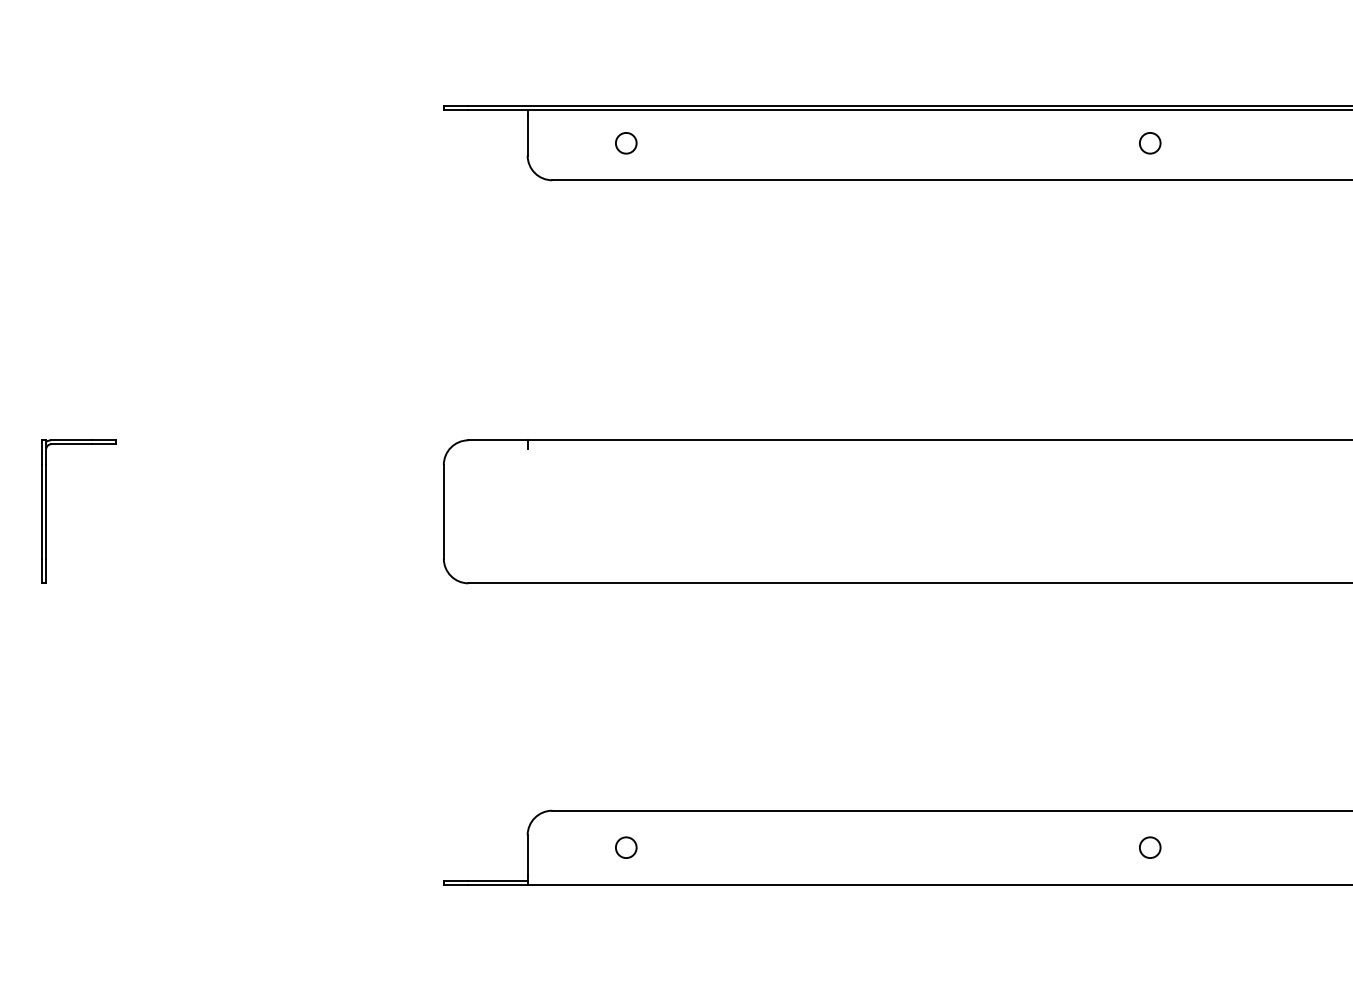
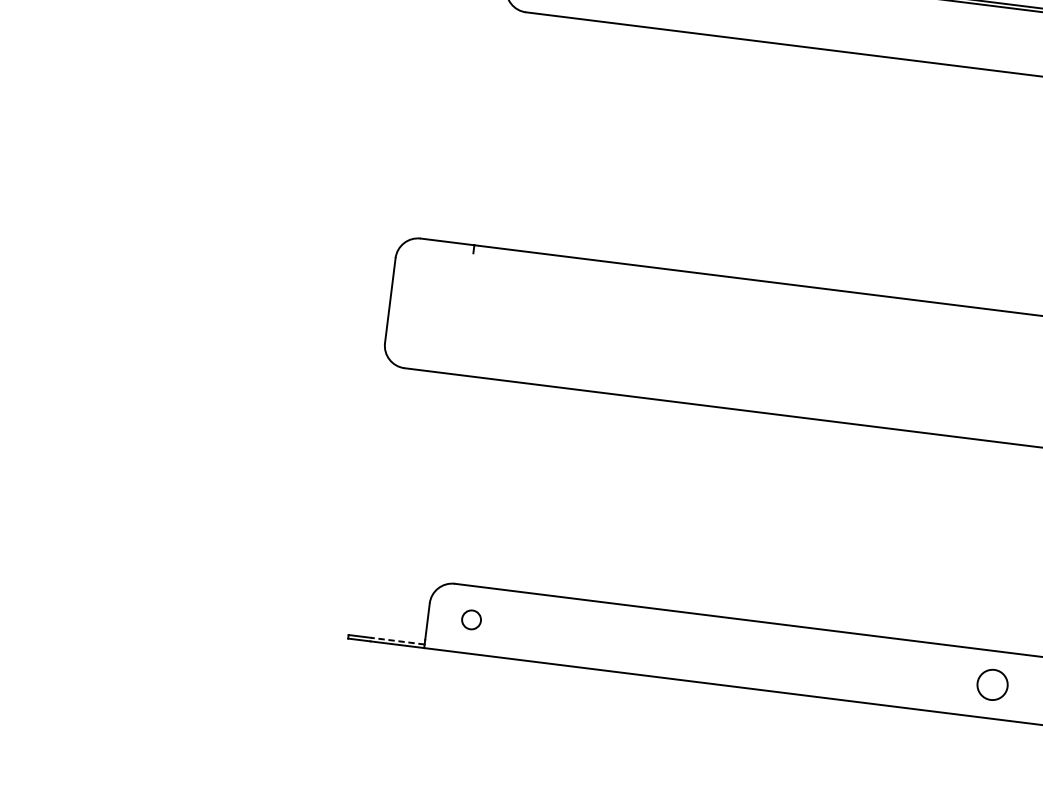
part: (46, 511) -> (30, 255), removed
circle: (626, 847) -> (471, 619), moved
circle: (1150, 847) -> (993, 684), size x1.6
line: (498, 880) -> (398, 640), solid -> dashed

